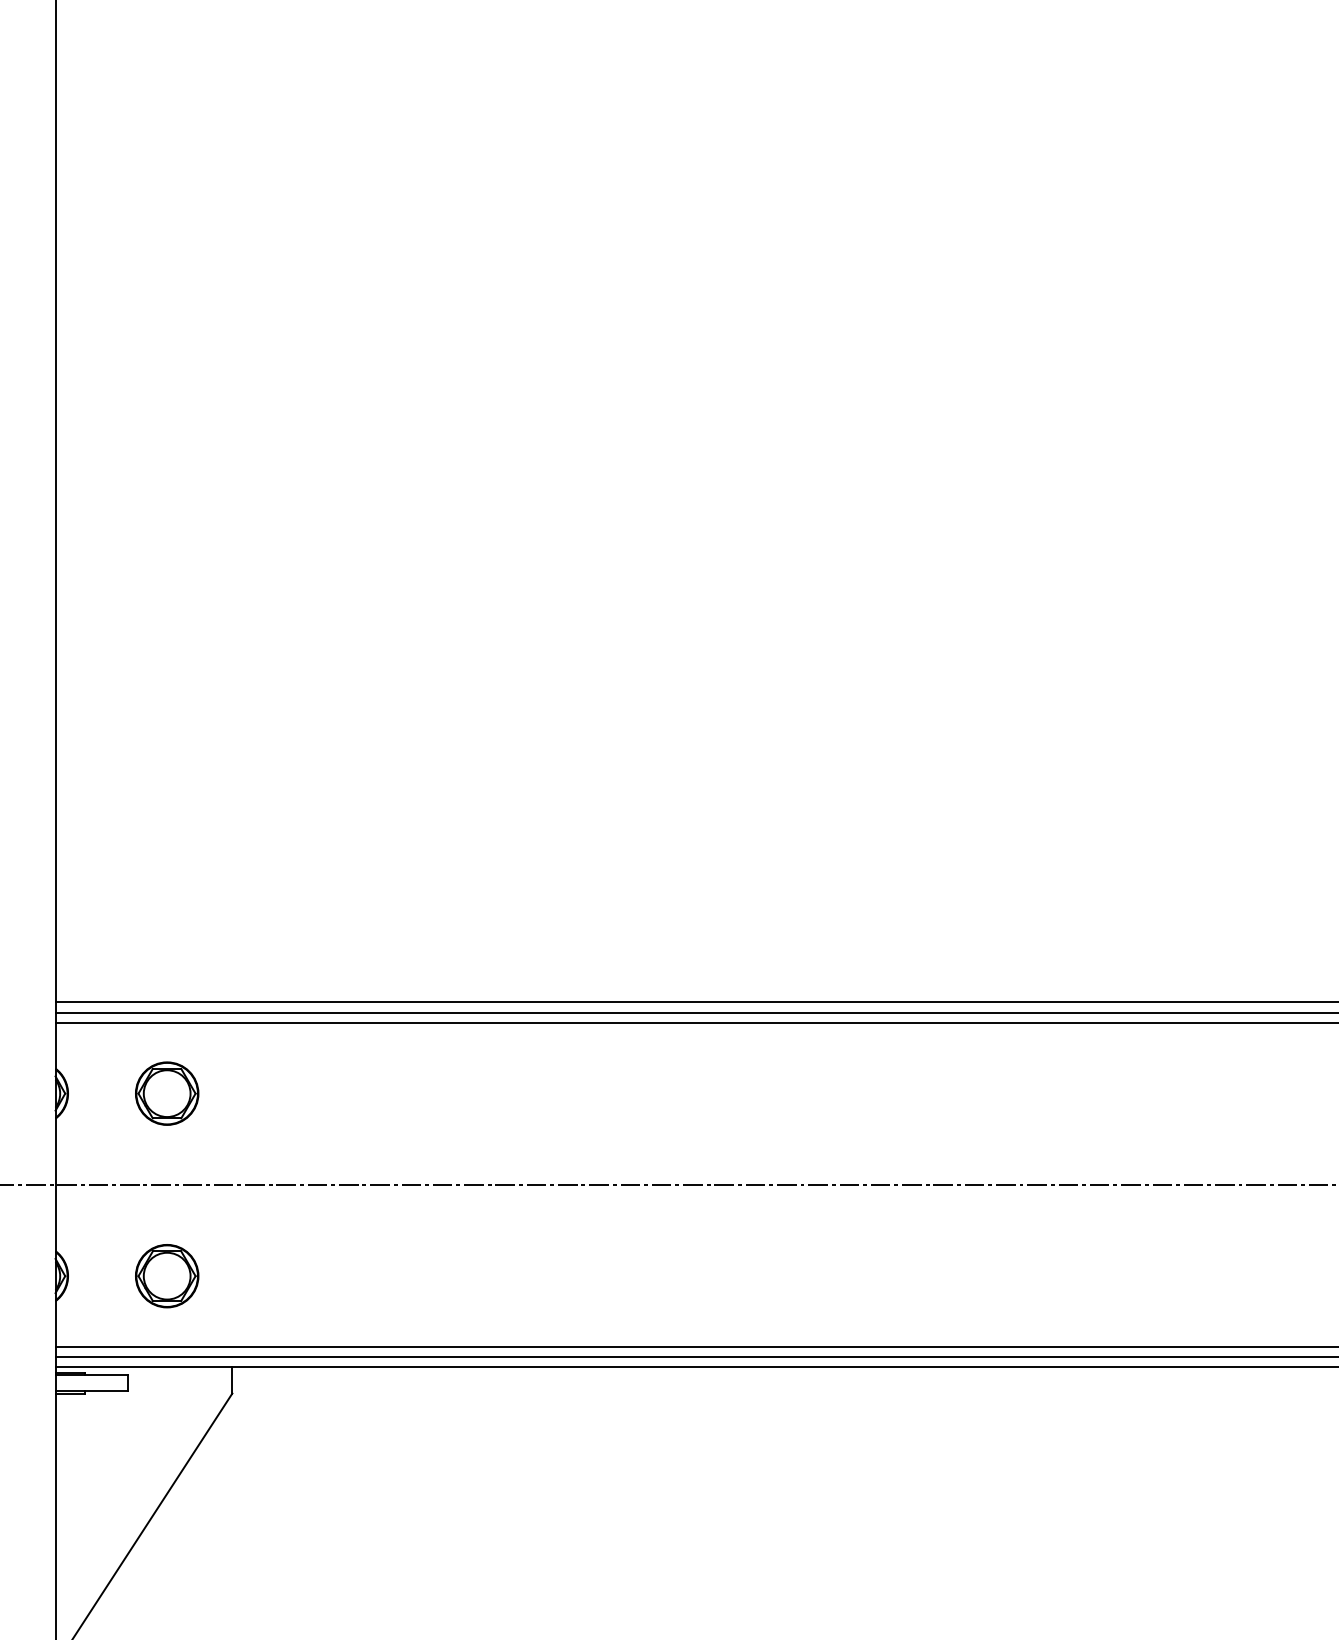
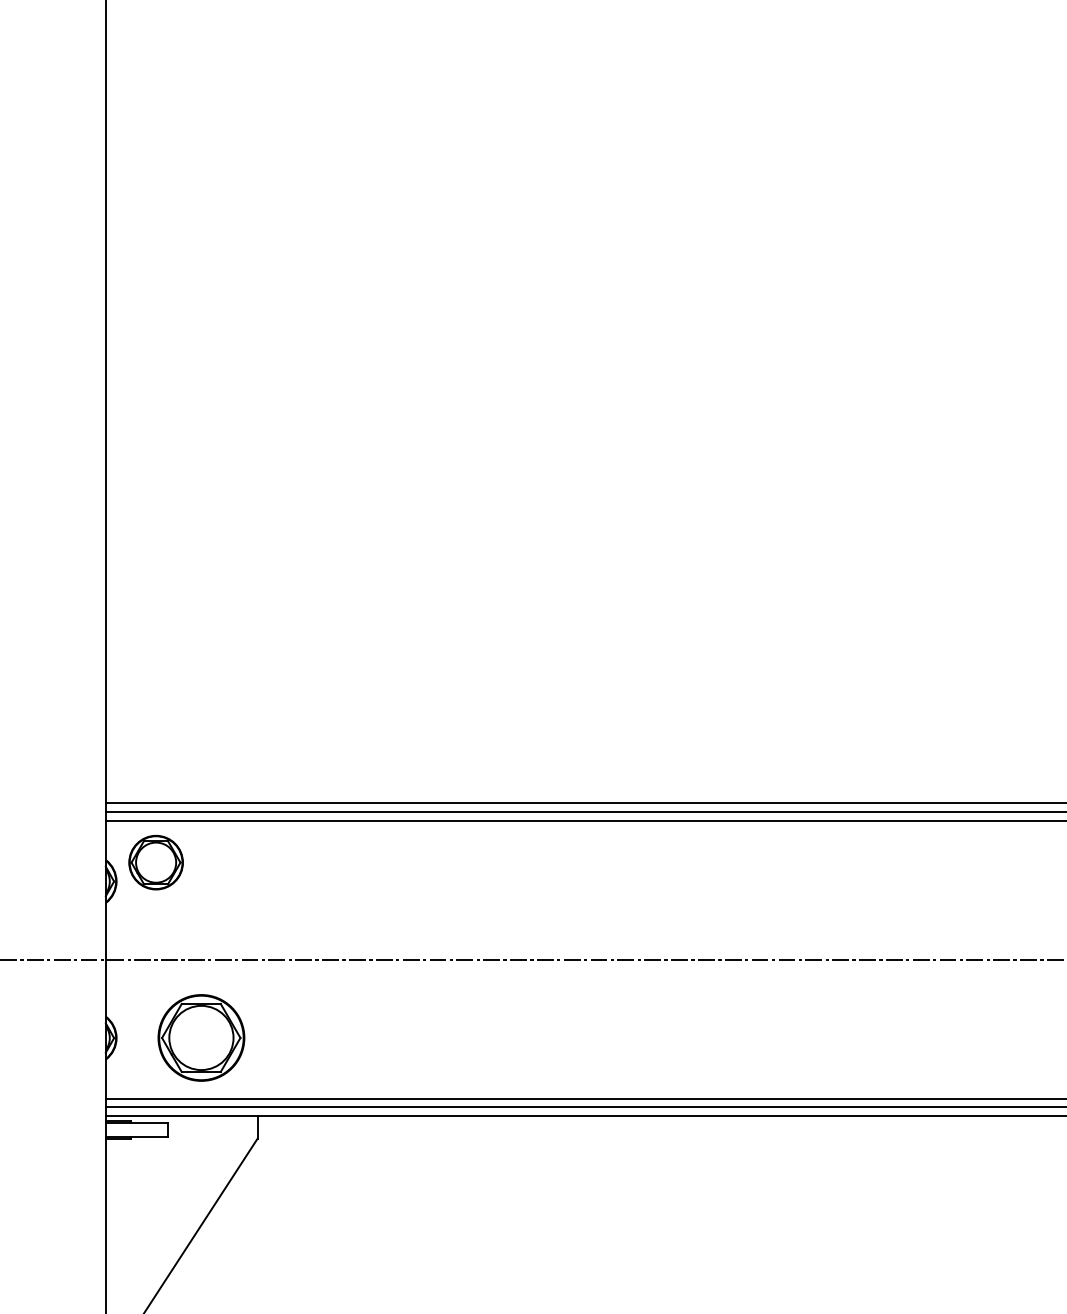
part: (167, 1093) -> (156, 862), moved
part: (167, 1276) -> (201, 1038), size x1.6

